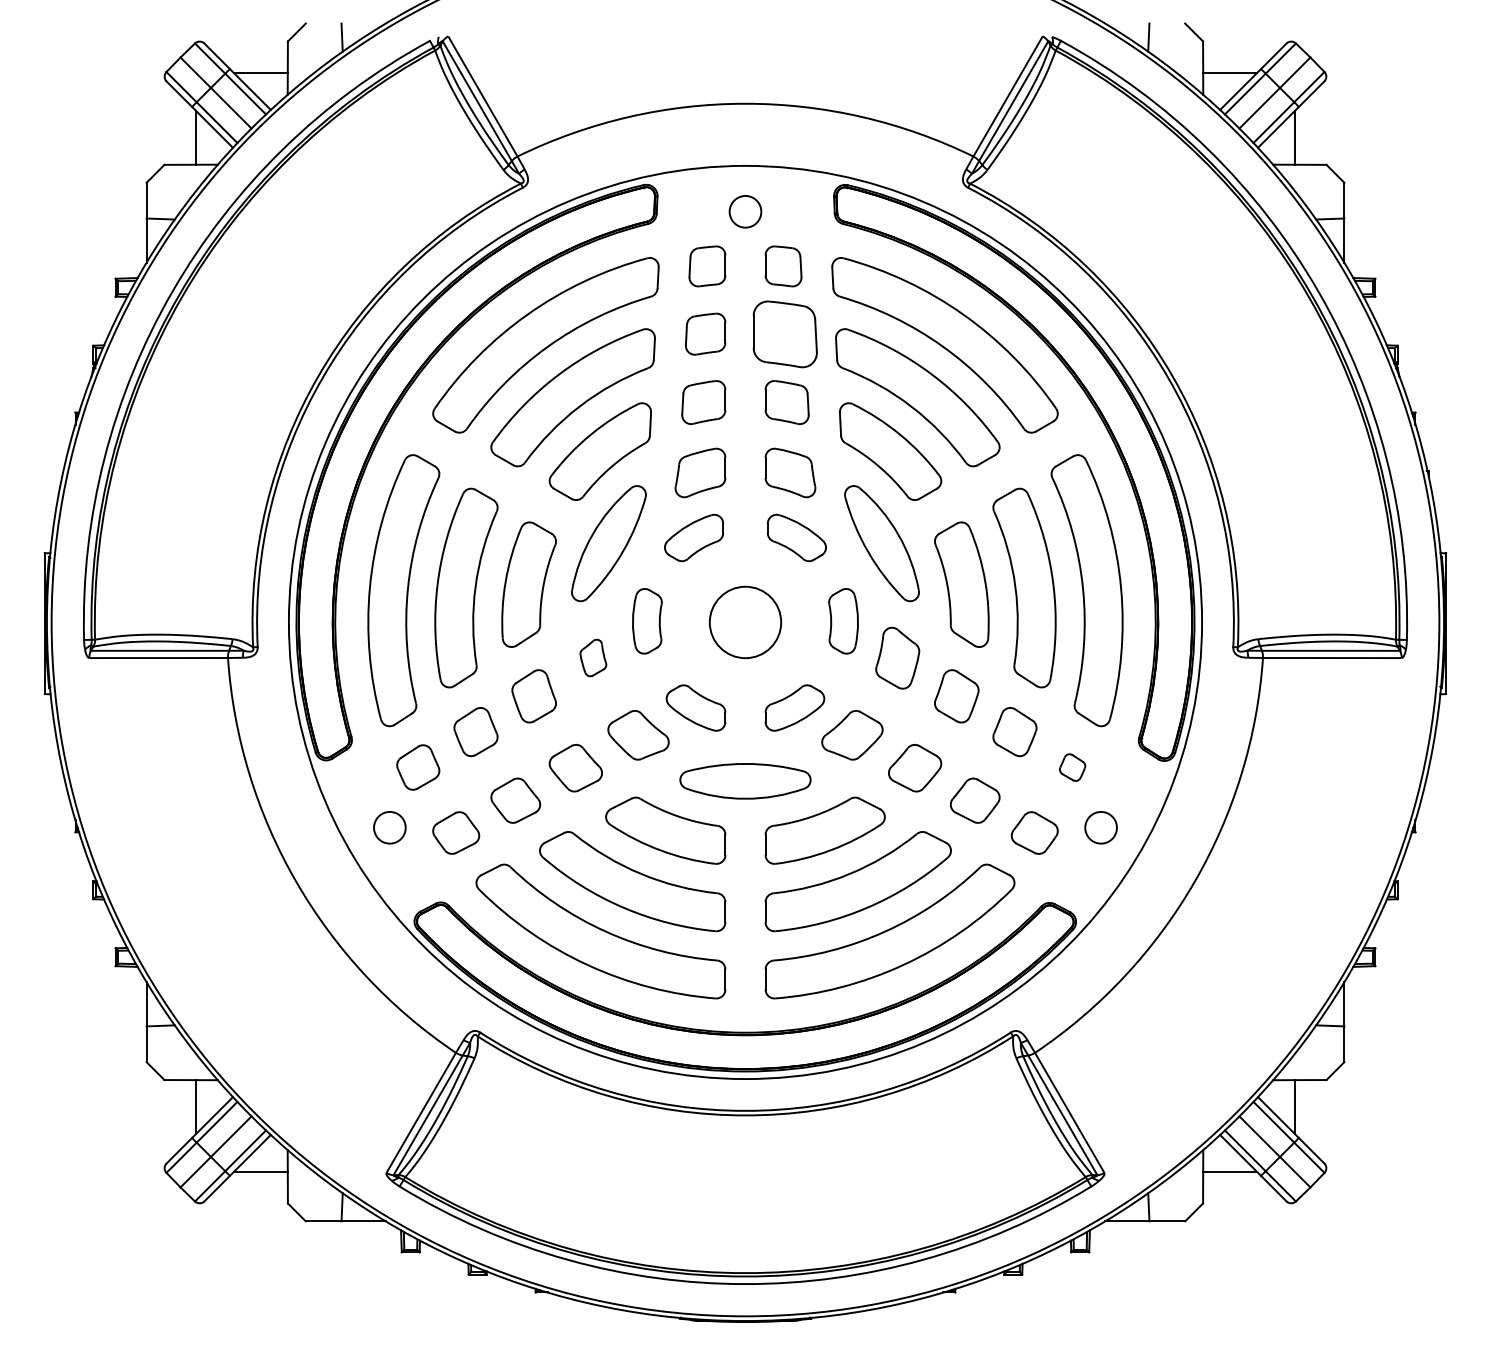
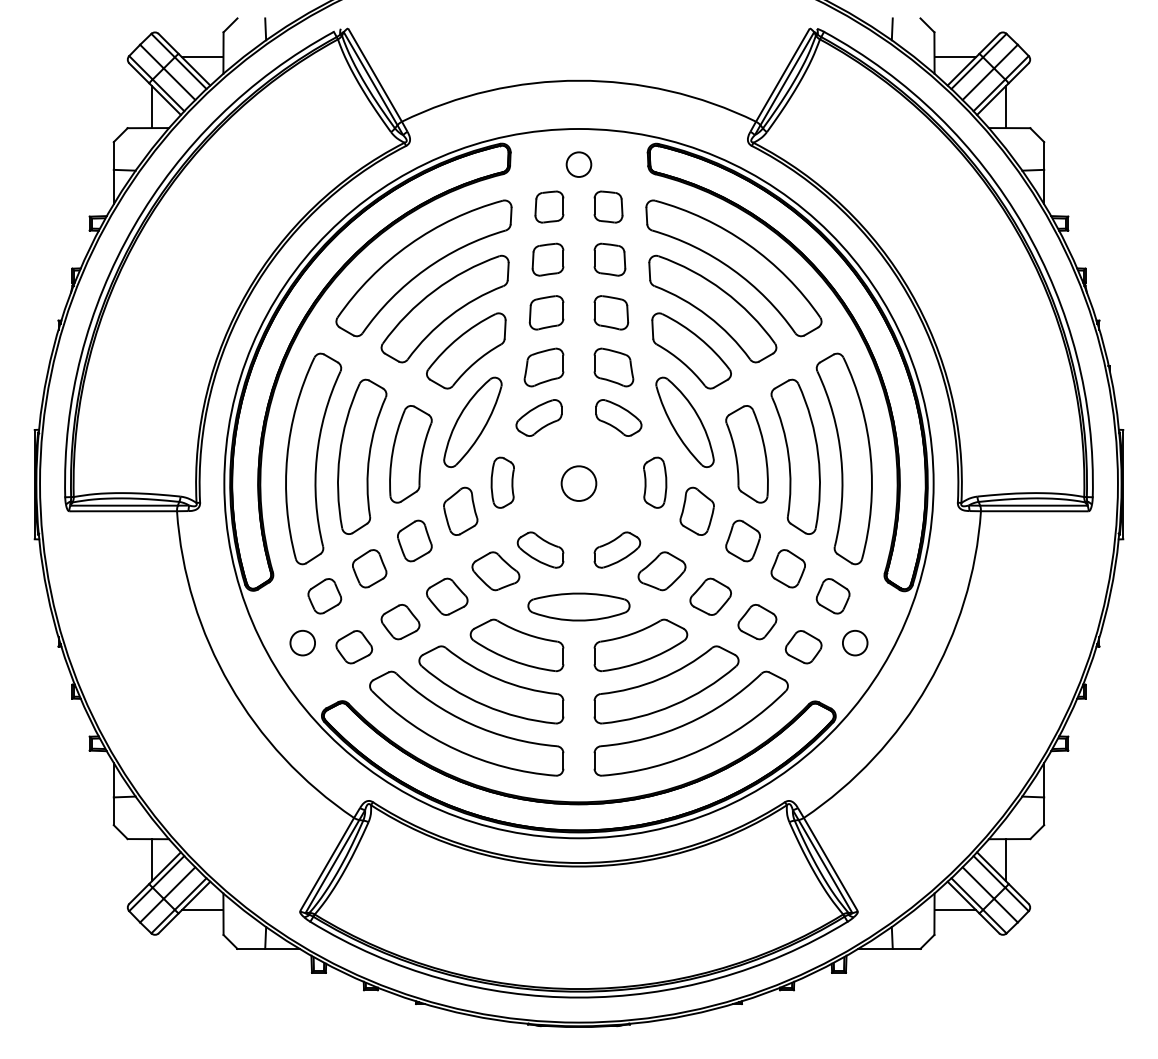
part: (784, 333) -> (609, 259), size x0.62
circle: (744, 622) -> (578, 483), size x0.62
part: (592, 657) -> (460, 510), size x1.67
part: (1071, 767) -> (832, 596), size x1.67

